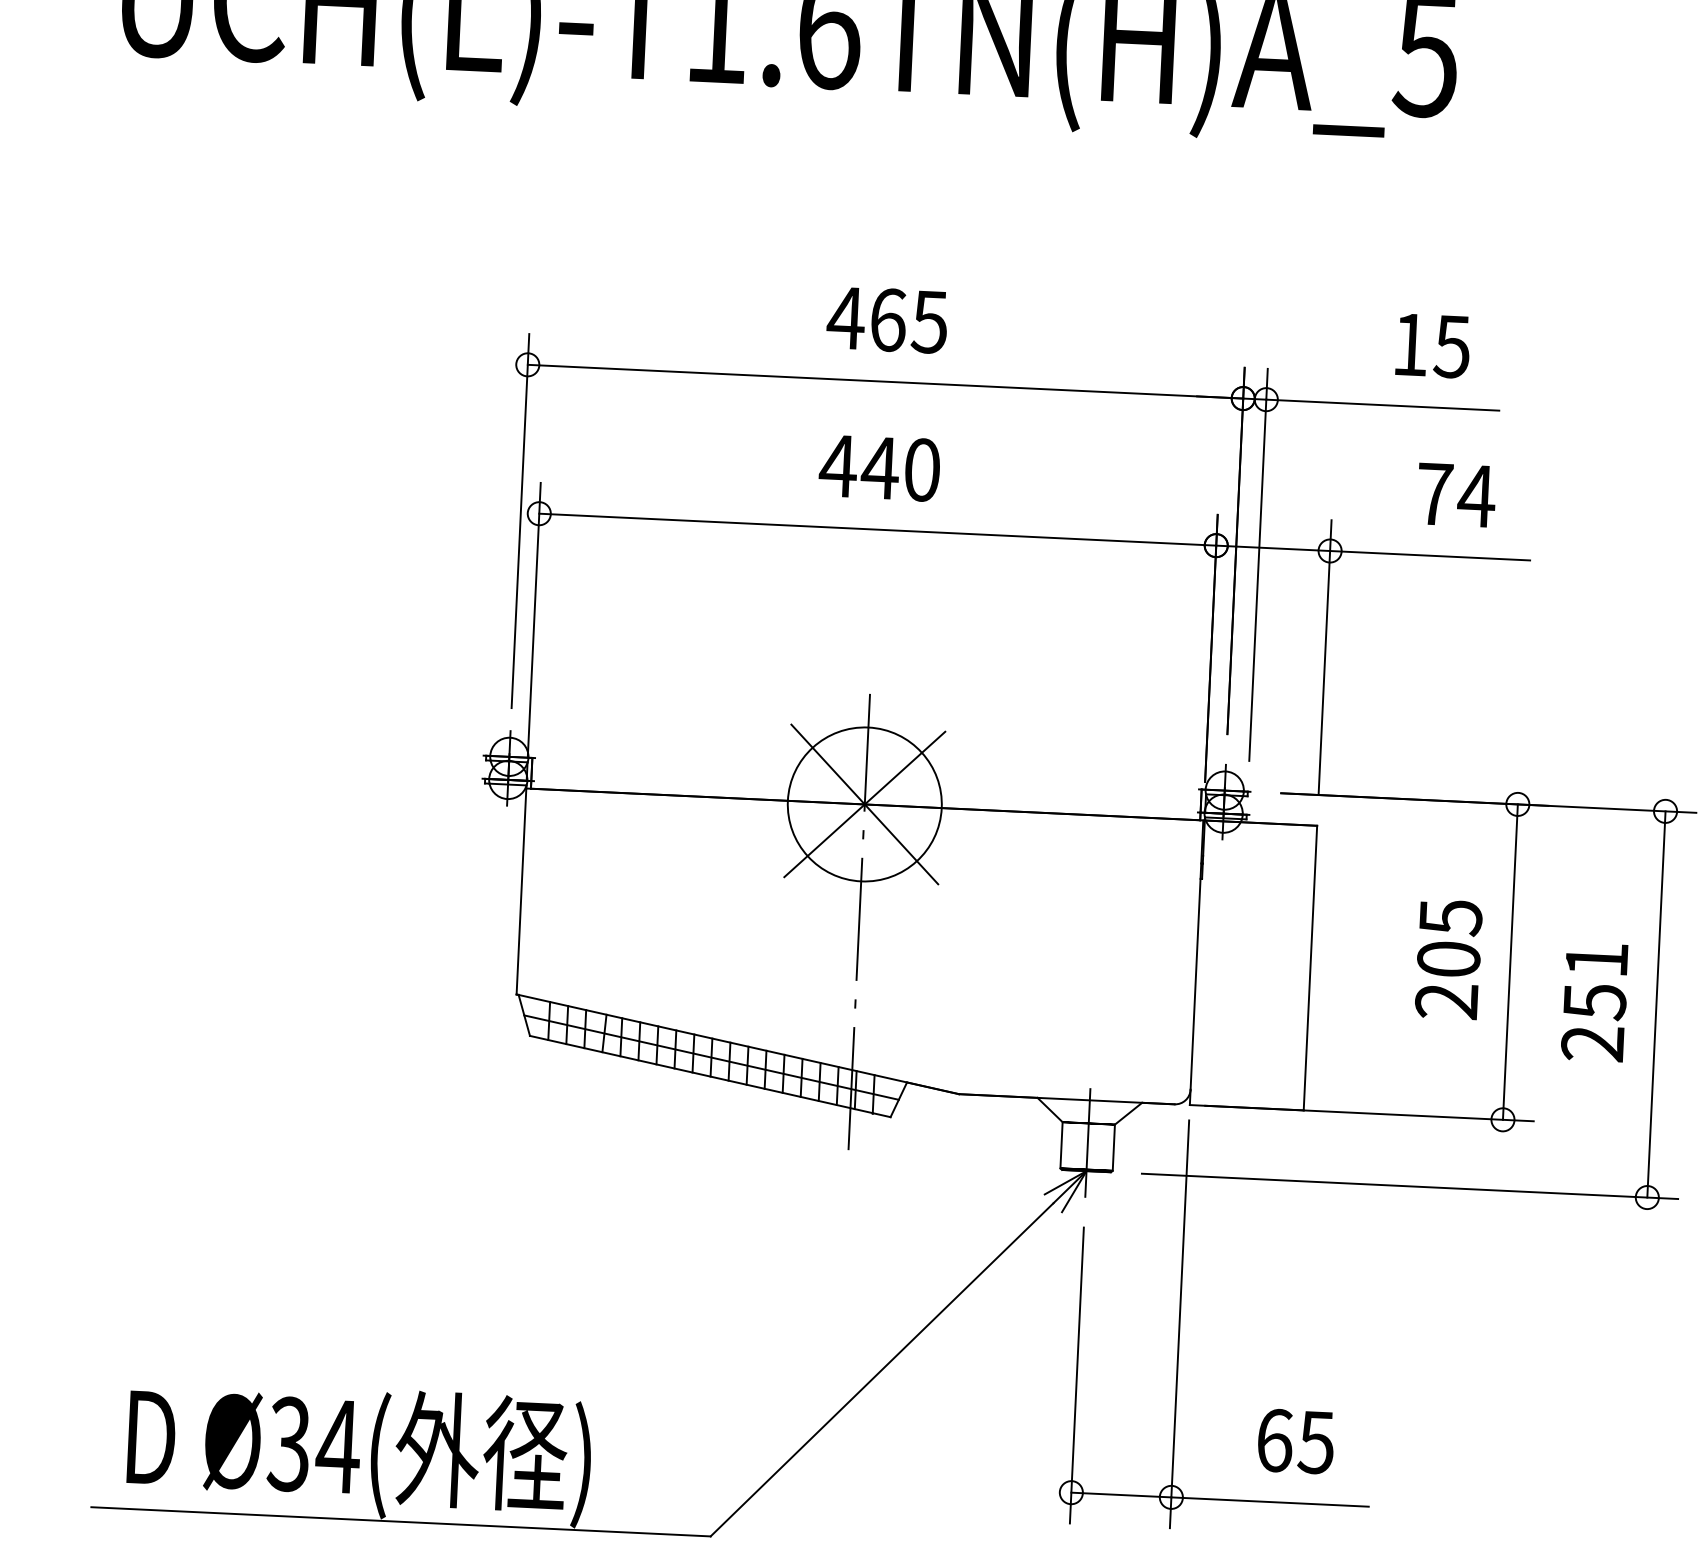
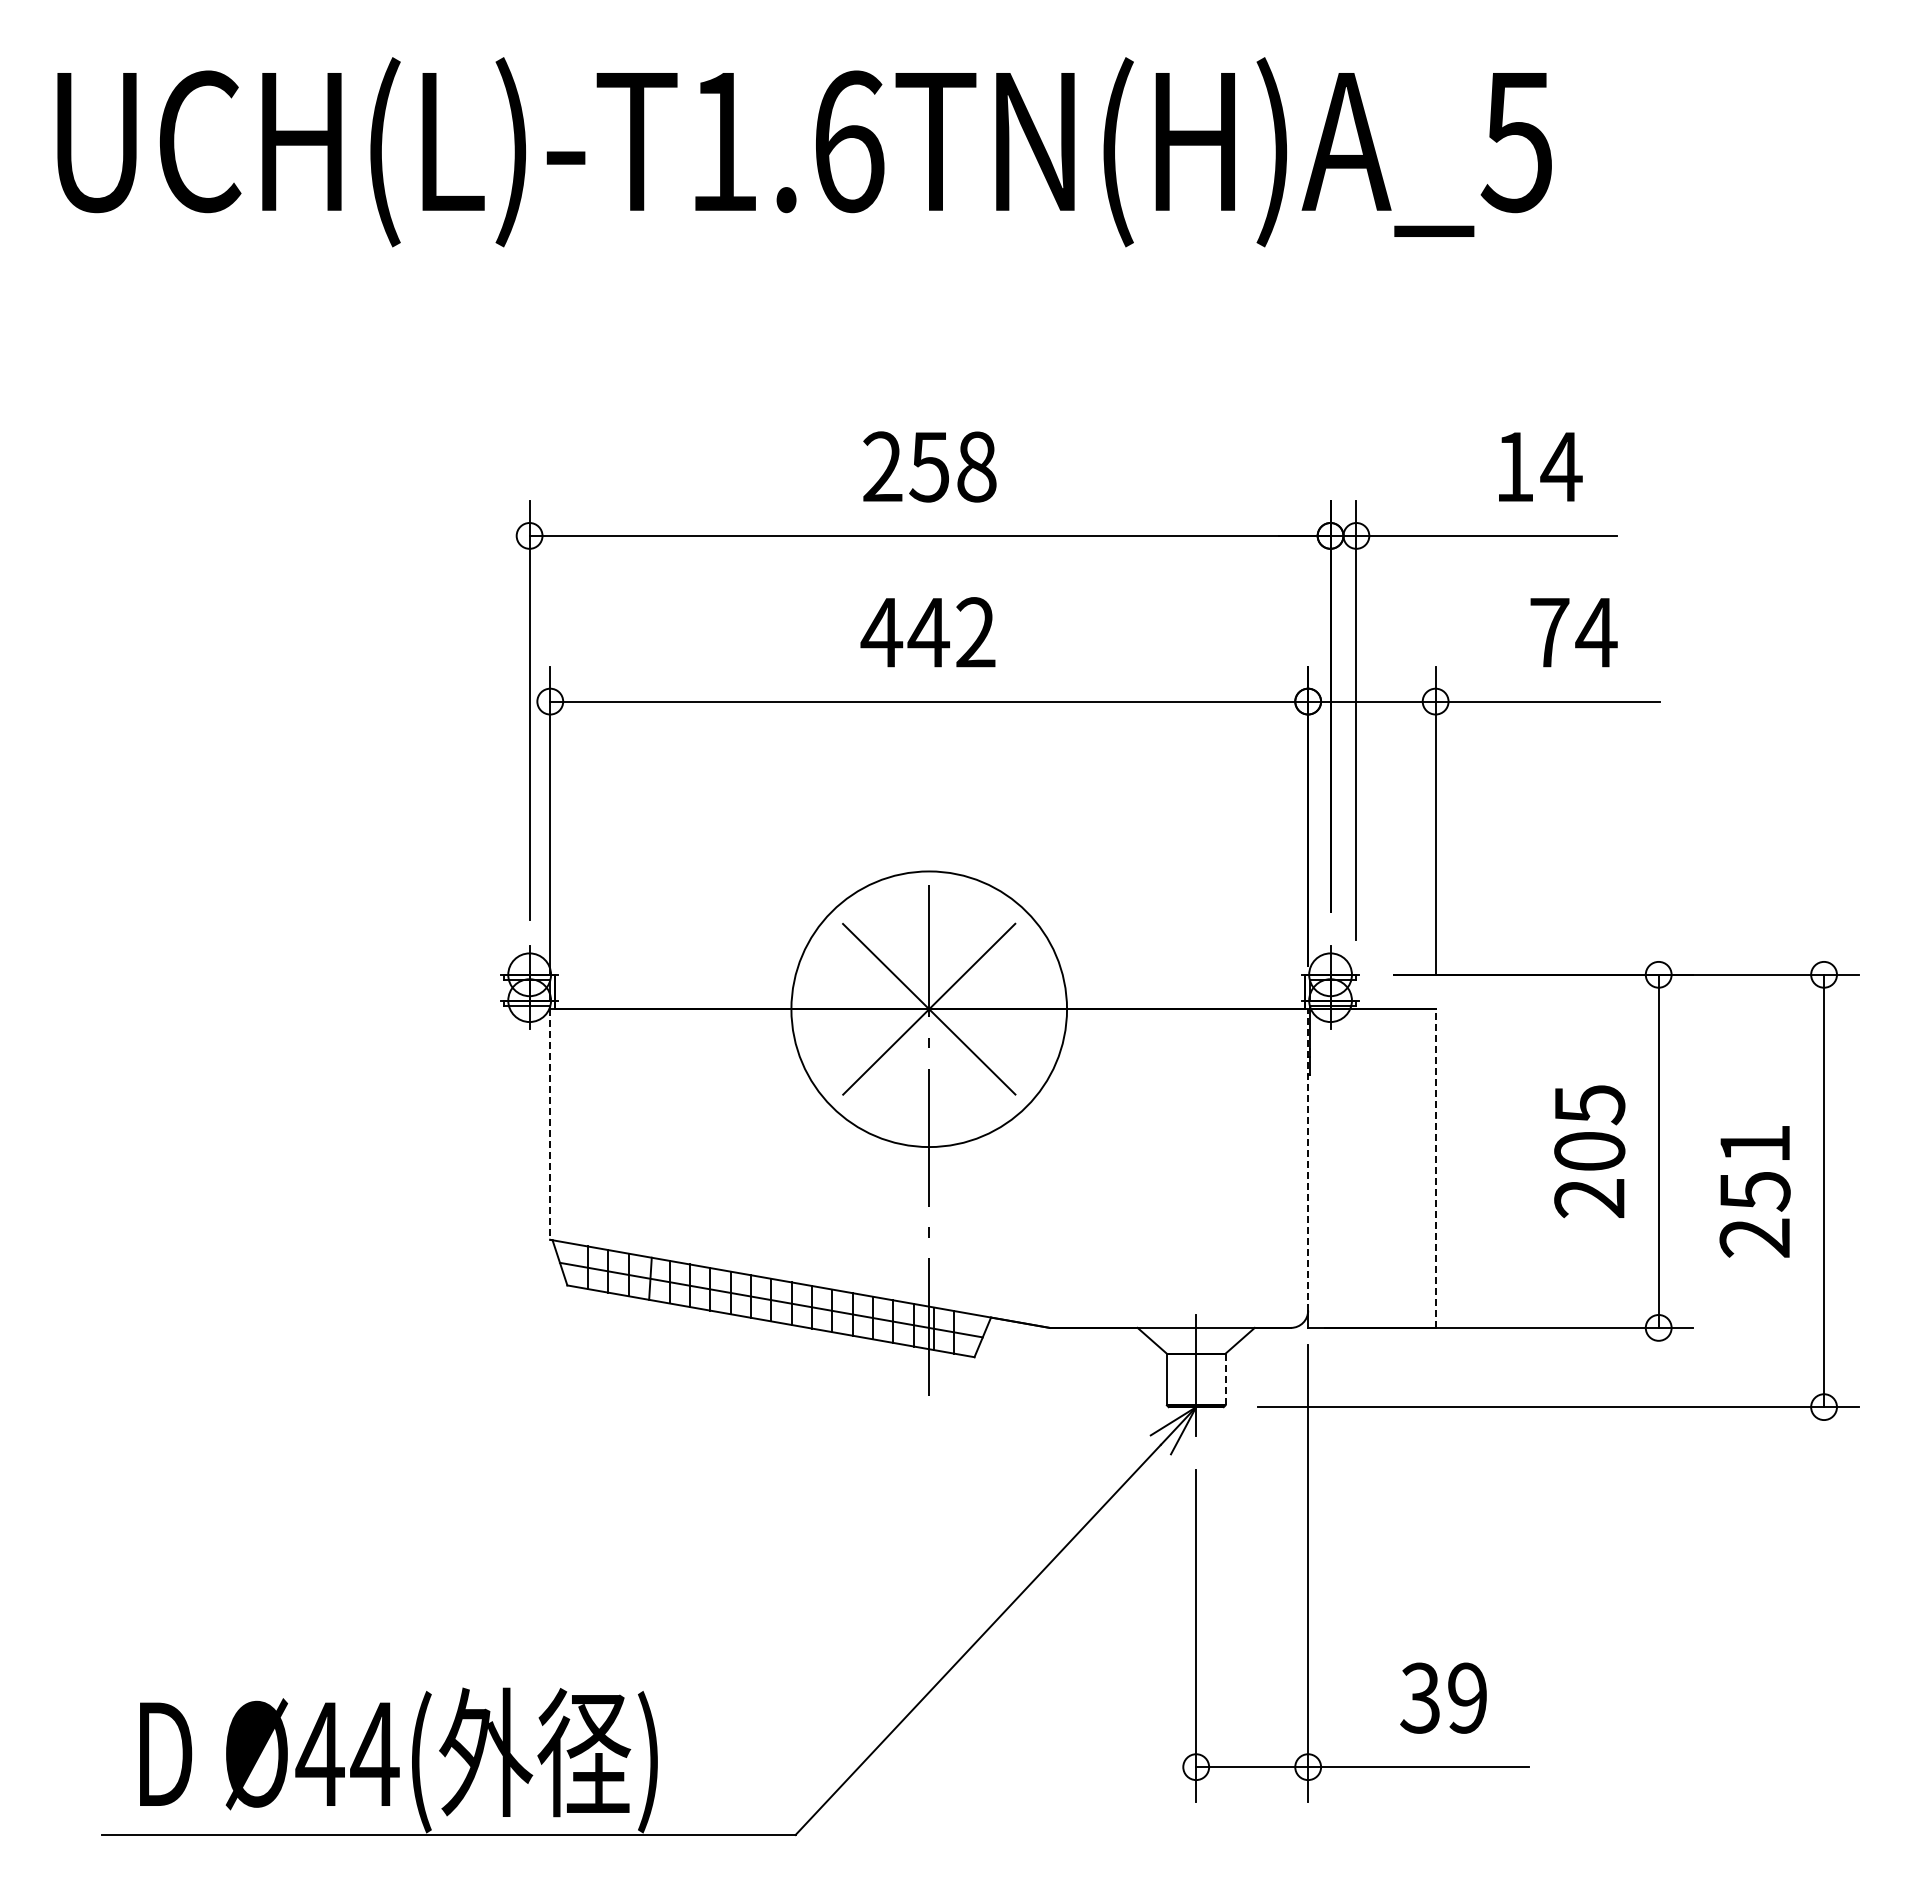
text: (887, 319) -> (928, 466), 465 -> 258
text: (1452, 347) -> (1561, 467), 15 -> 14
text: (922, 469) -> (975, 632), 440 -> 442
circle: (865, 804) -> (929, 1009), size x1.6
line: (521, 892) -> (550, 1125), solid -> dashed
line: (1197, 954) -> (1308, 1159), solid -> dashed
line: (1310, 968) -> (1435, 1168), solid -> dashed
line: (1113, 1147) -> (1225, 1379), solid -> dashed
text: (1295, 1440) -> (1443, 1697), 65 -> 39
text: (288, 1443) -> (319, 1753), Ø34( -> Ø44(

